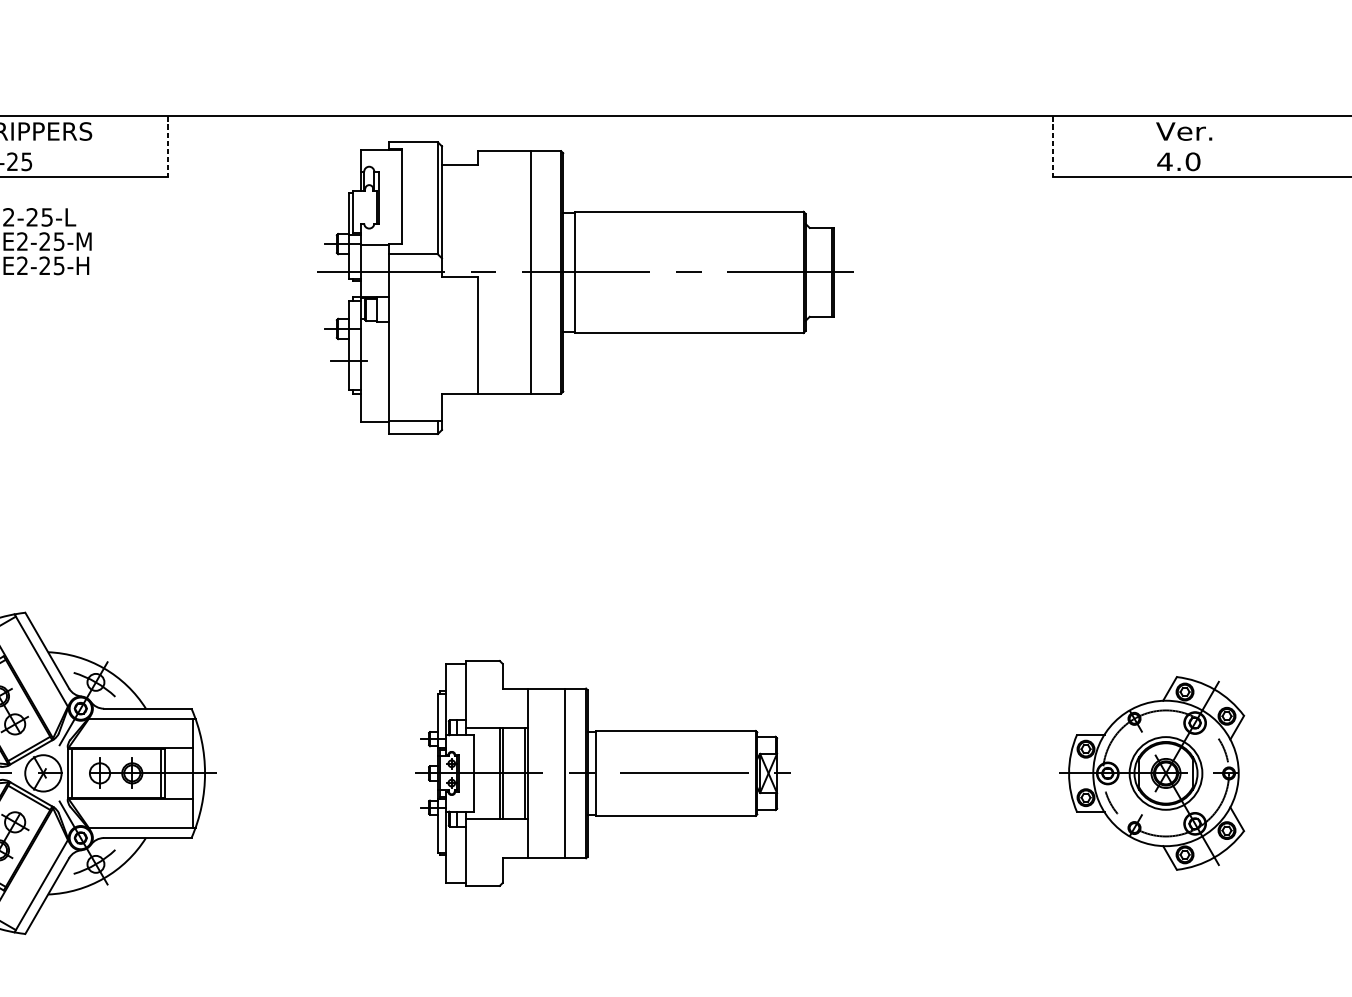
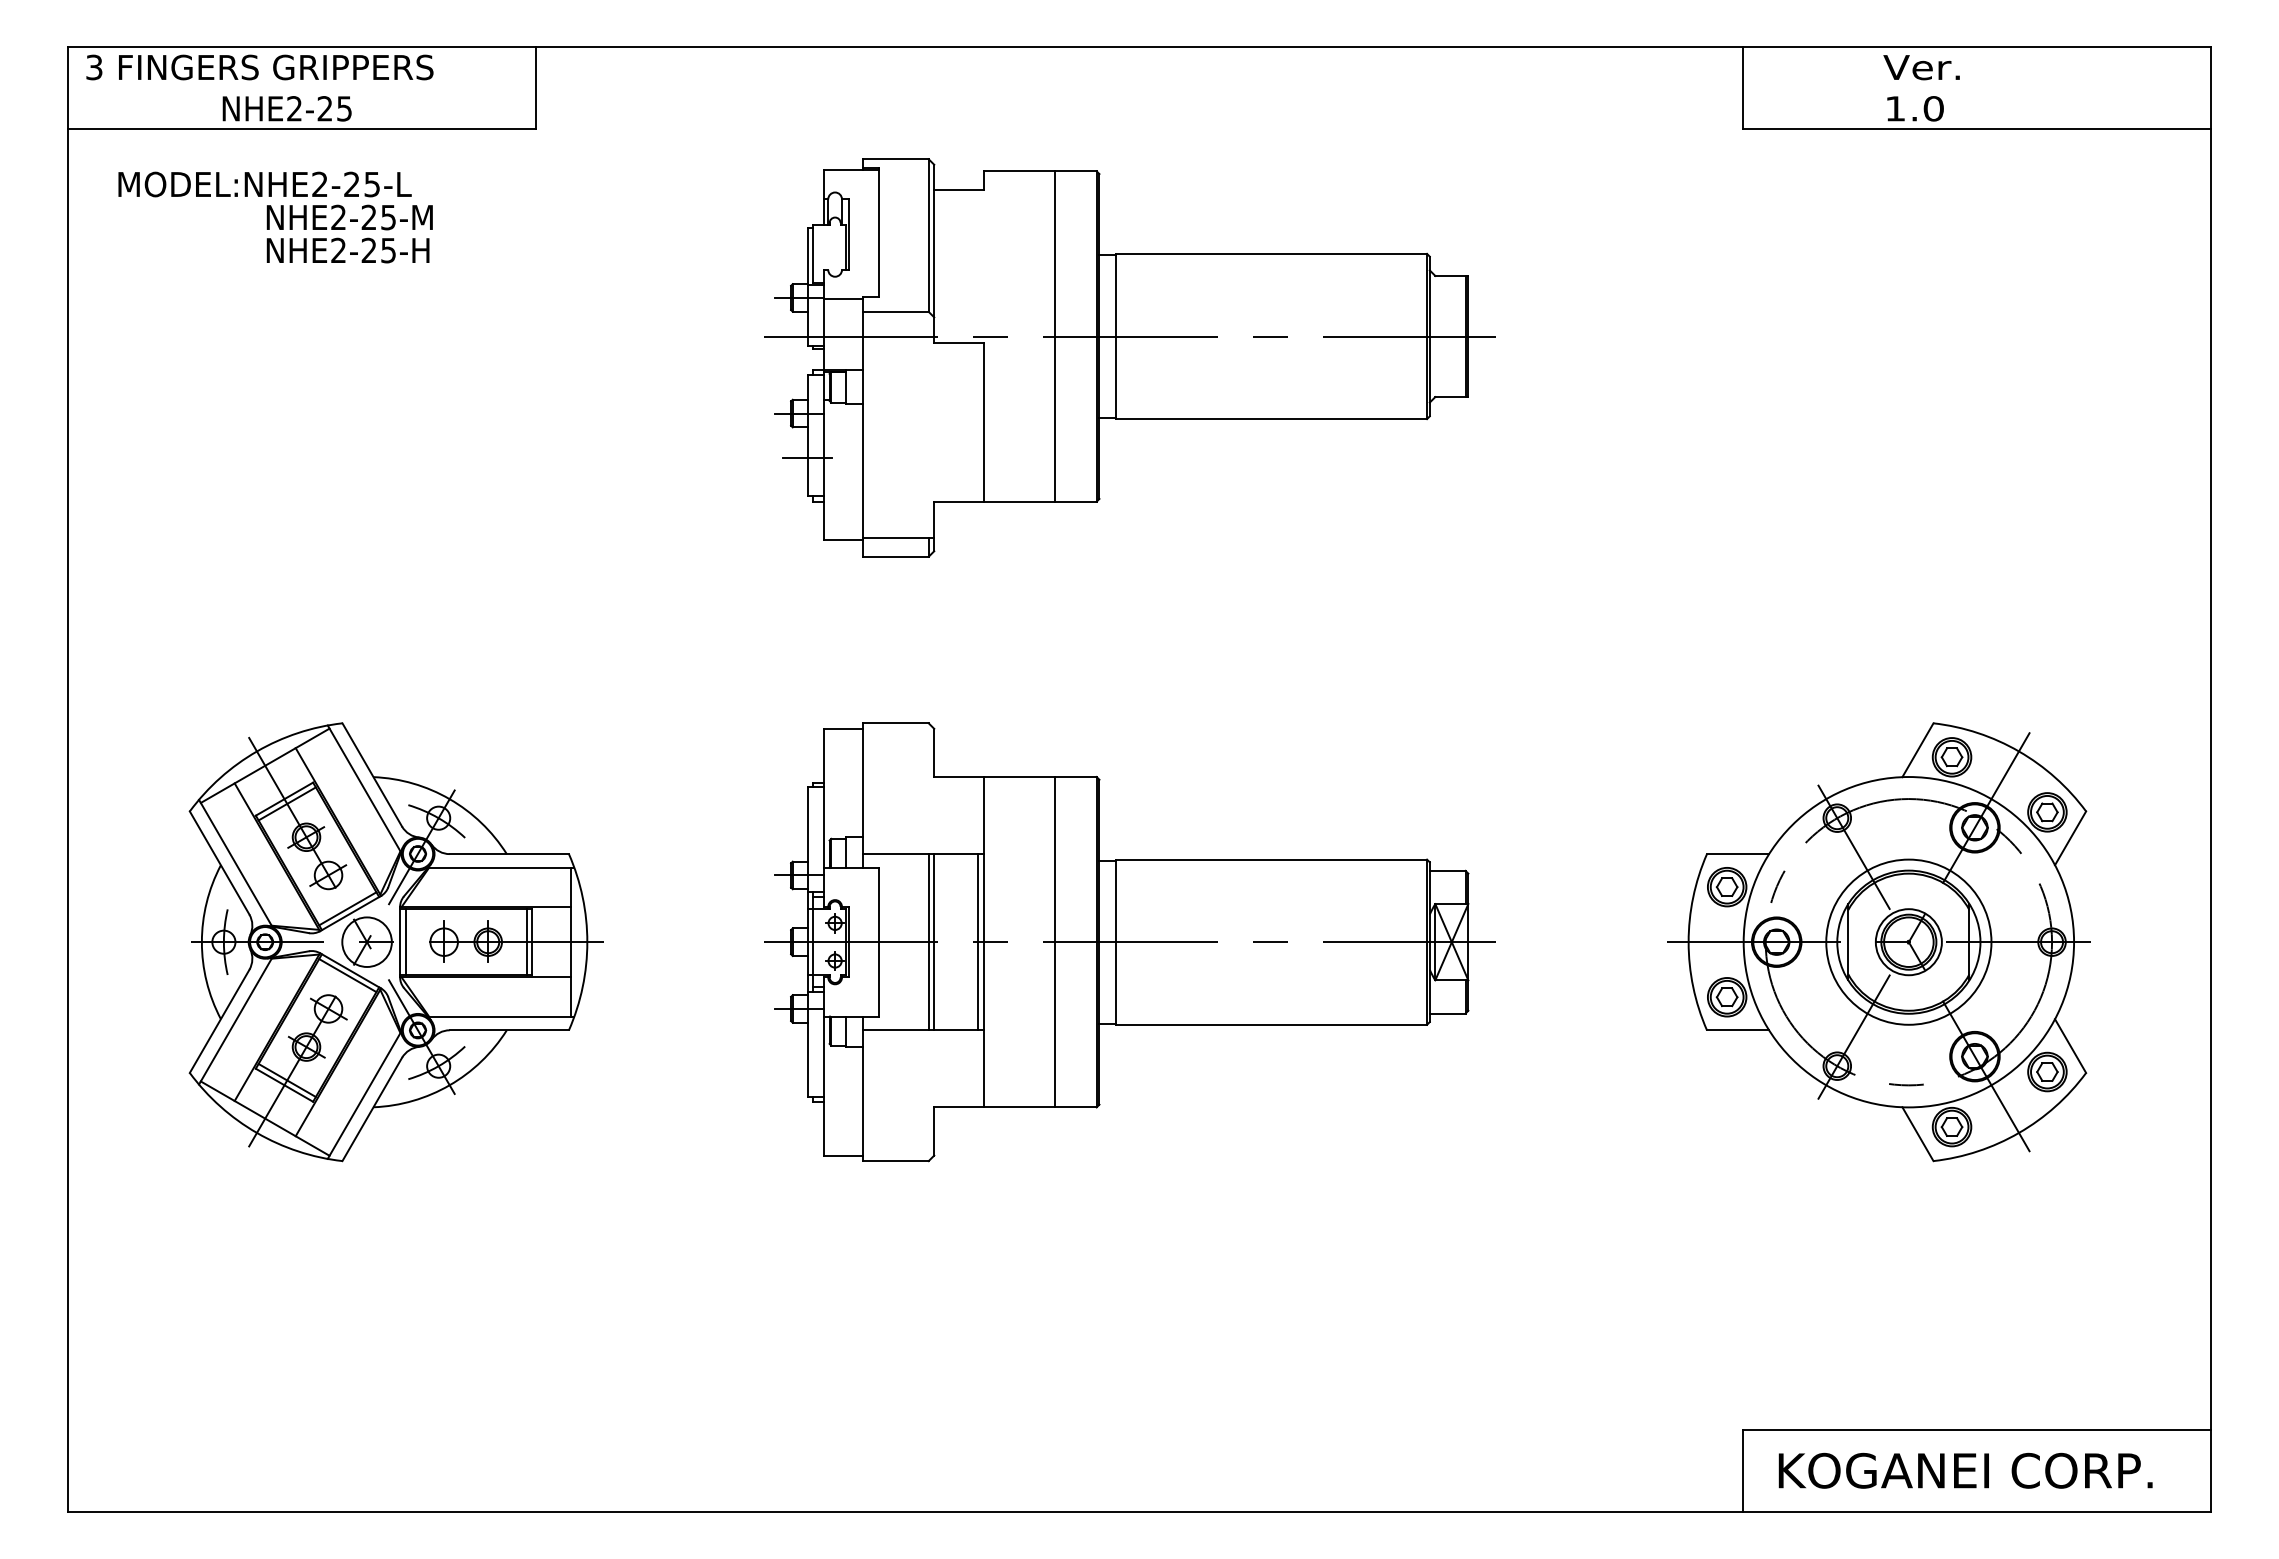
line: (167, 146) -> (536, 88), dashed -> solid
line: (1052, 146) -> (1742, 88), dashed -> solid
text: (1164, 161) -> (1895, 108), 4.0 -> 1.0
part: (585, 287) -> (1129, 357), moved
part: (602, 773) -> (1129, 942), size x1.43
part: (1152, 773) -> (1878, 942), size x1.67

